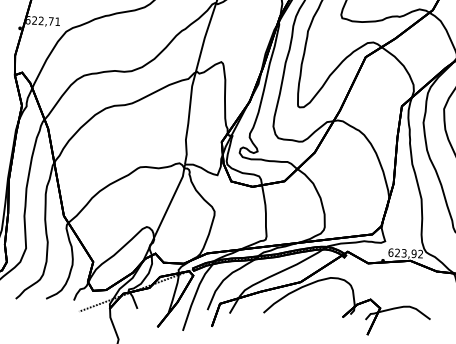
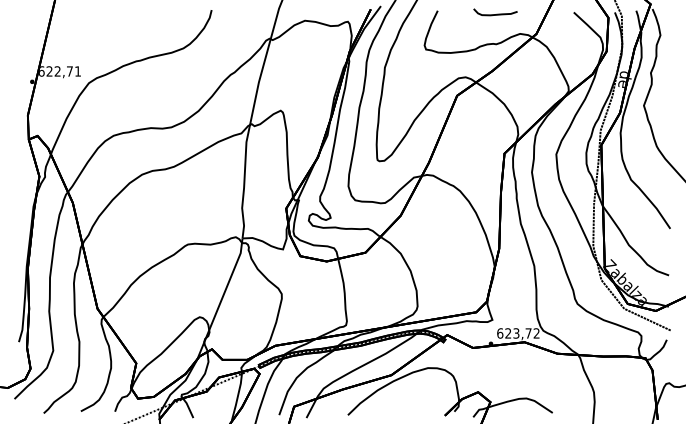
text: (414, 253) -> (528, 333), 623,92 -> 623,72

